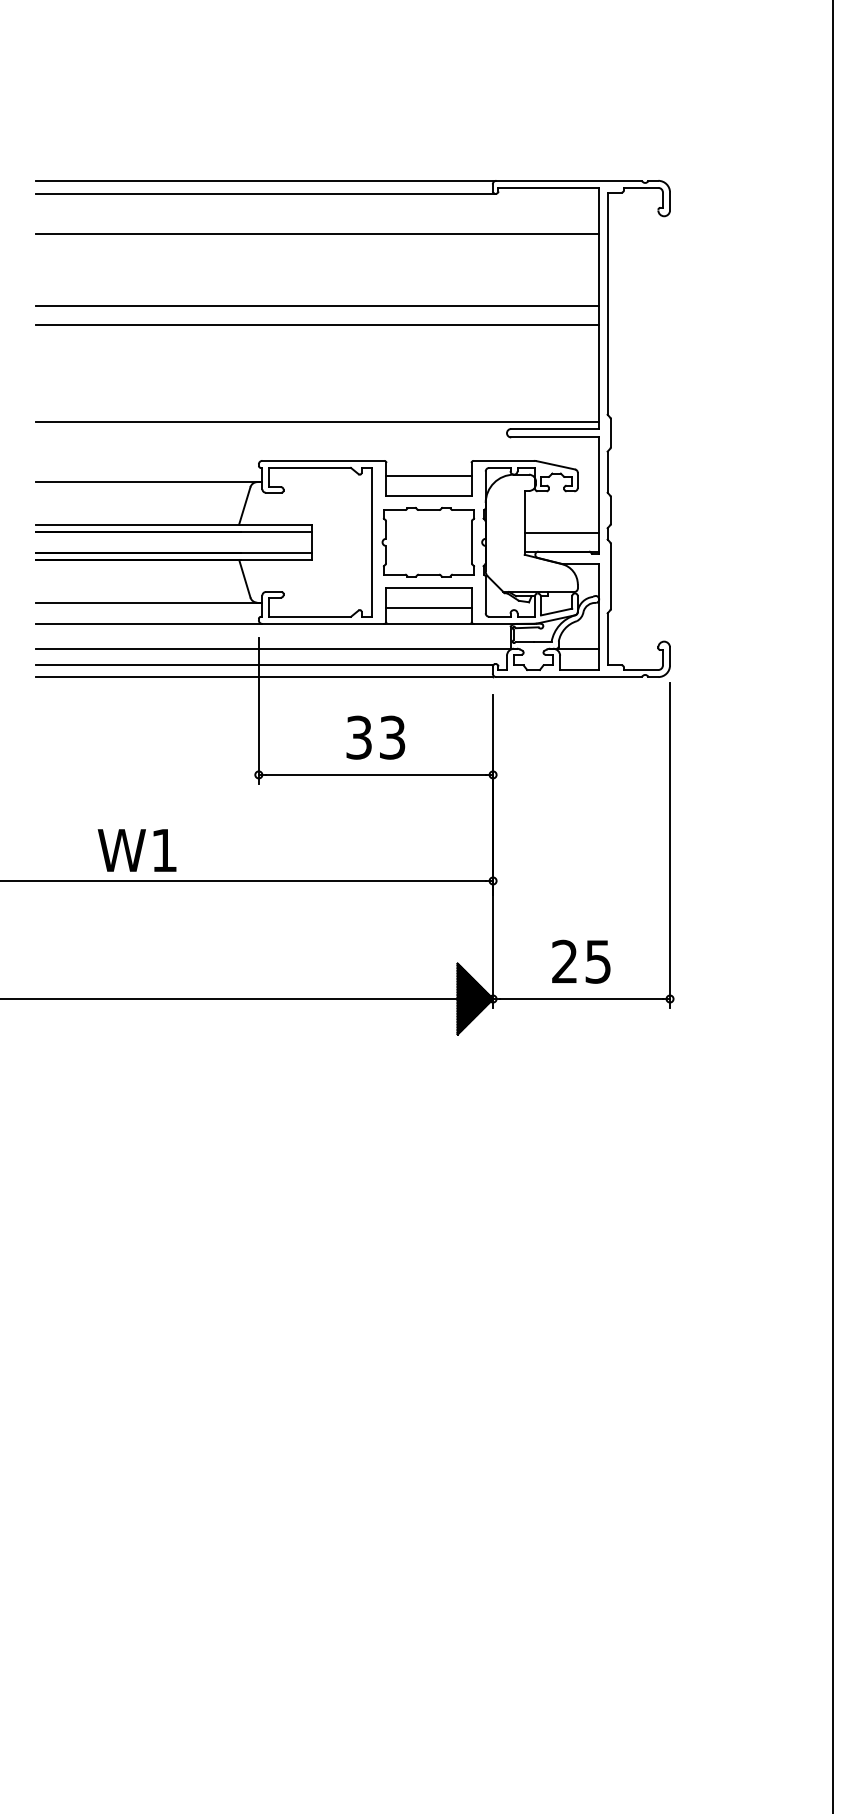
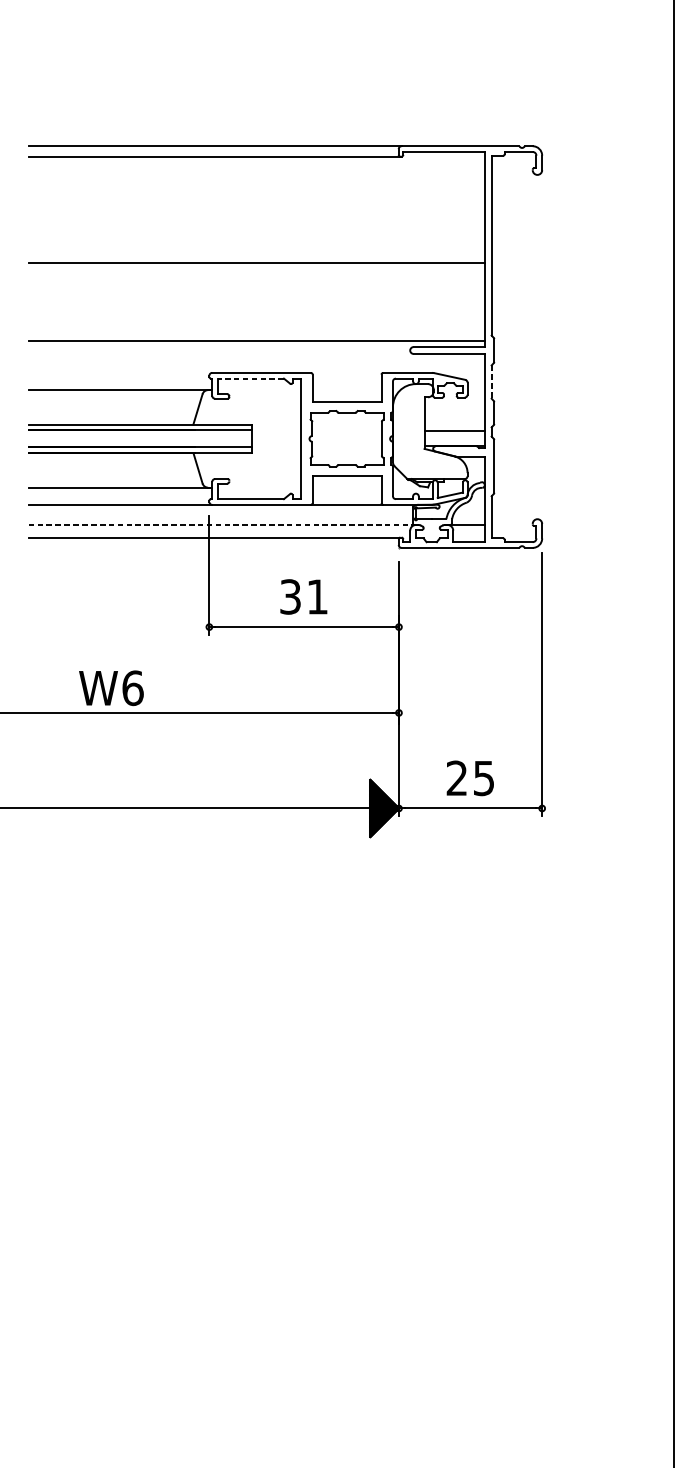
line: (317, 234) -> (256, 189), removed
line: (317, 306) -> (256, 247), removed
line: (310, 467) -> (251, 378), solid -> dashed
line: (607, 472) -> (491, 382), solid -> dashed
line: (428, 476) -> (346, 385), removed
line: (428, 608) -> (346, 492), removed
line: (275, 648) -> (222, 524), solid -> dashed
line: (264, 677) -> (213, 548), removed
text: (392, 737) -> (317, 596), 33 -> 31
text: (164, 850) -> (133, 688), W1 -> W6

